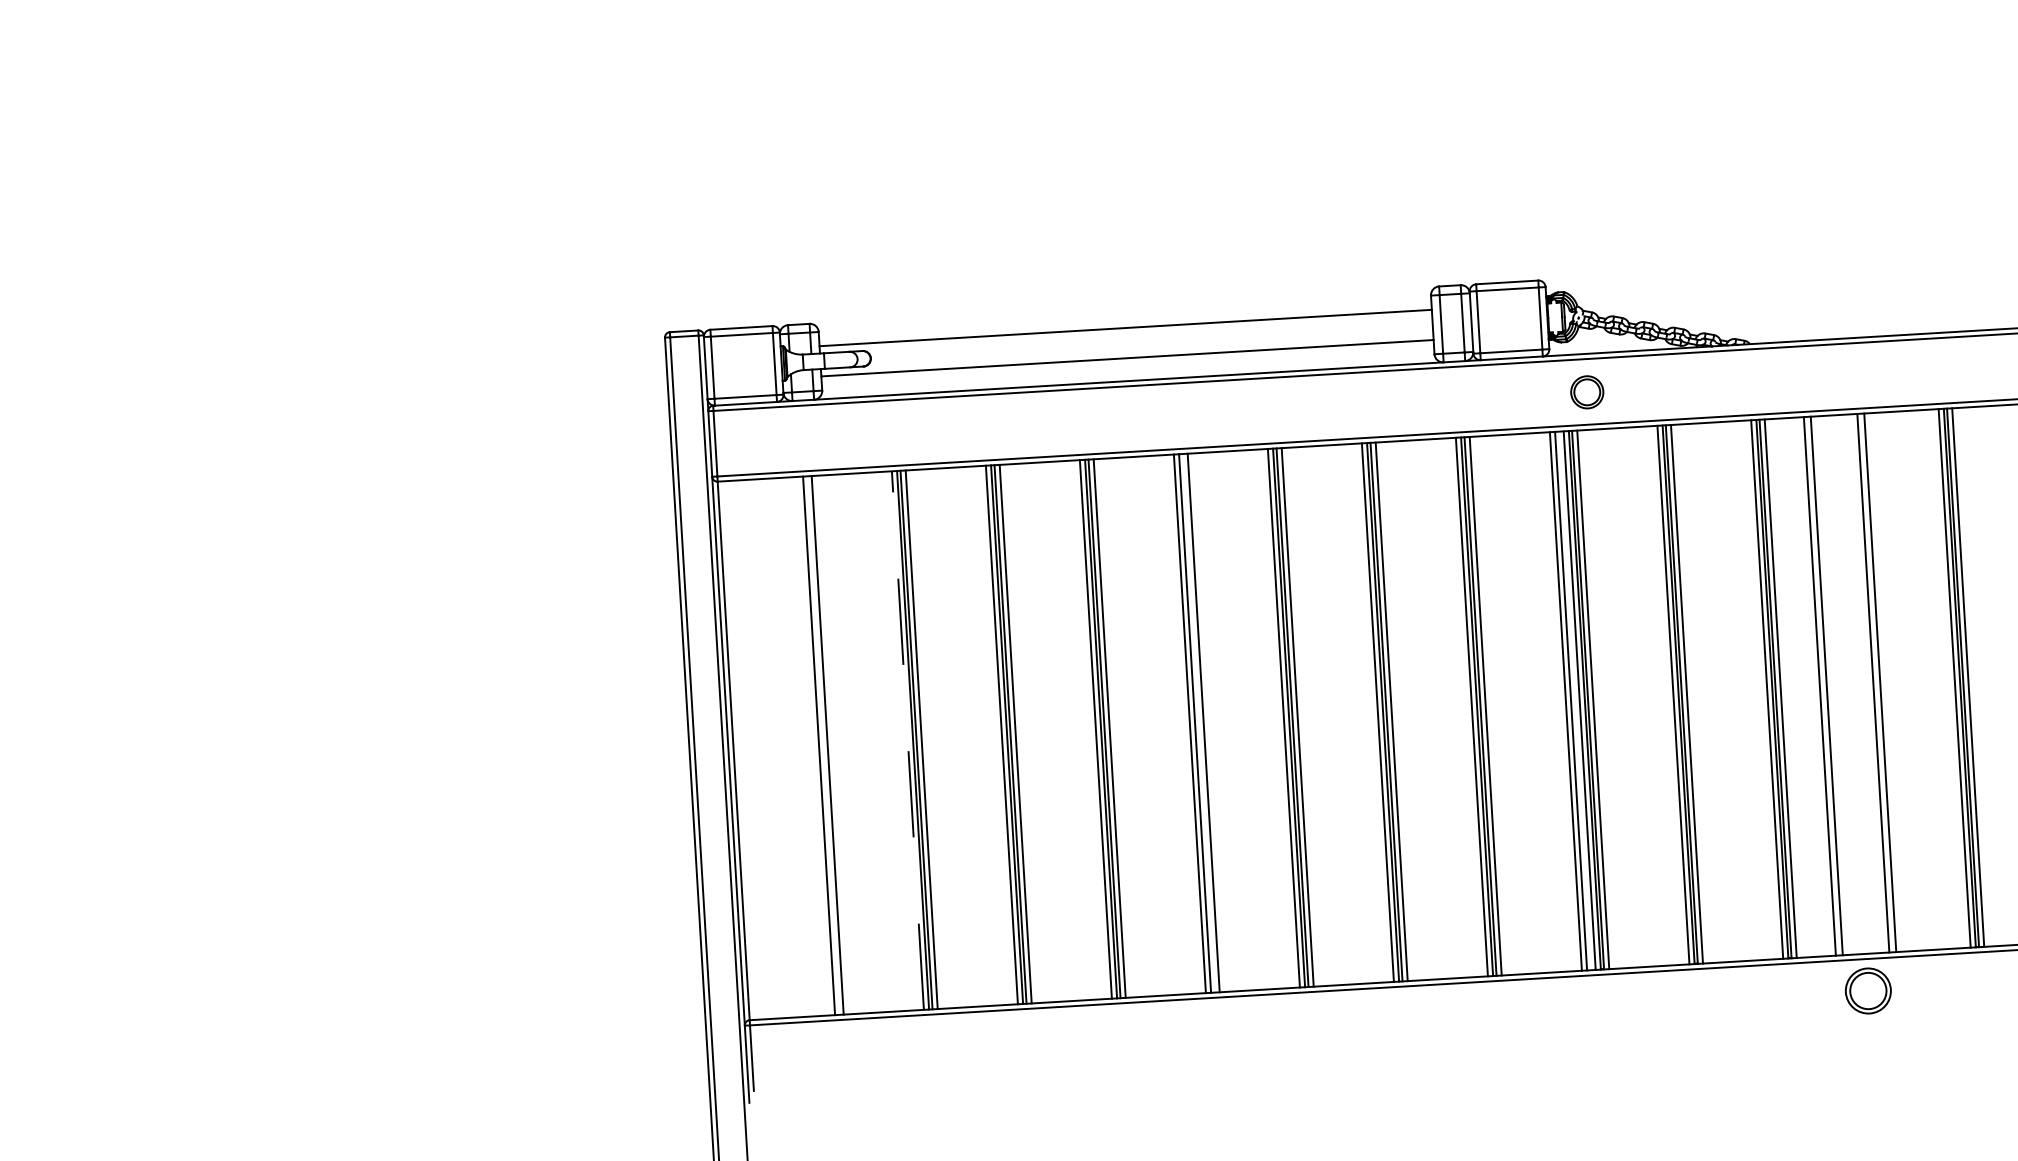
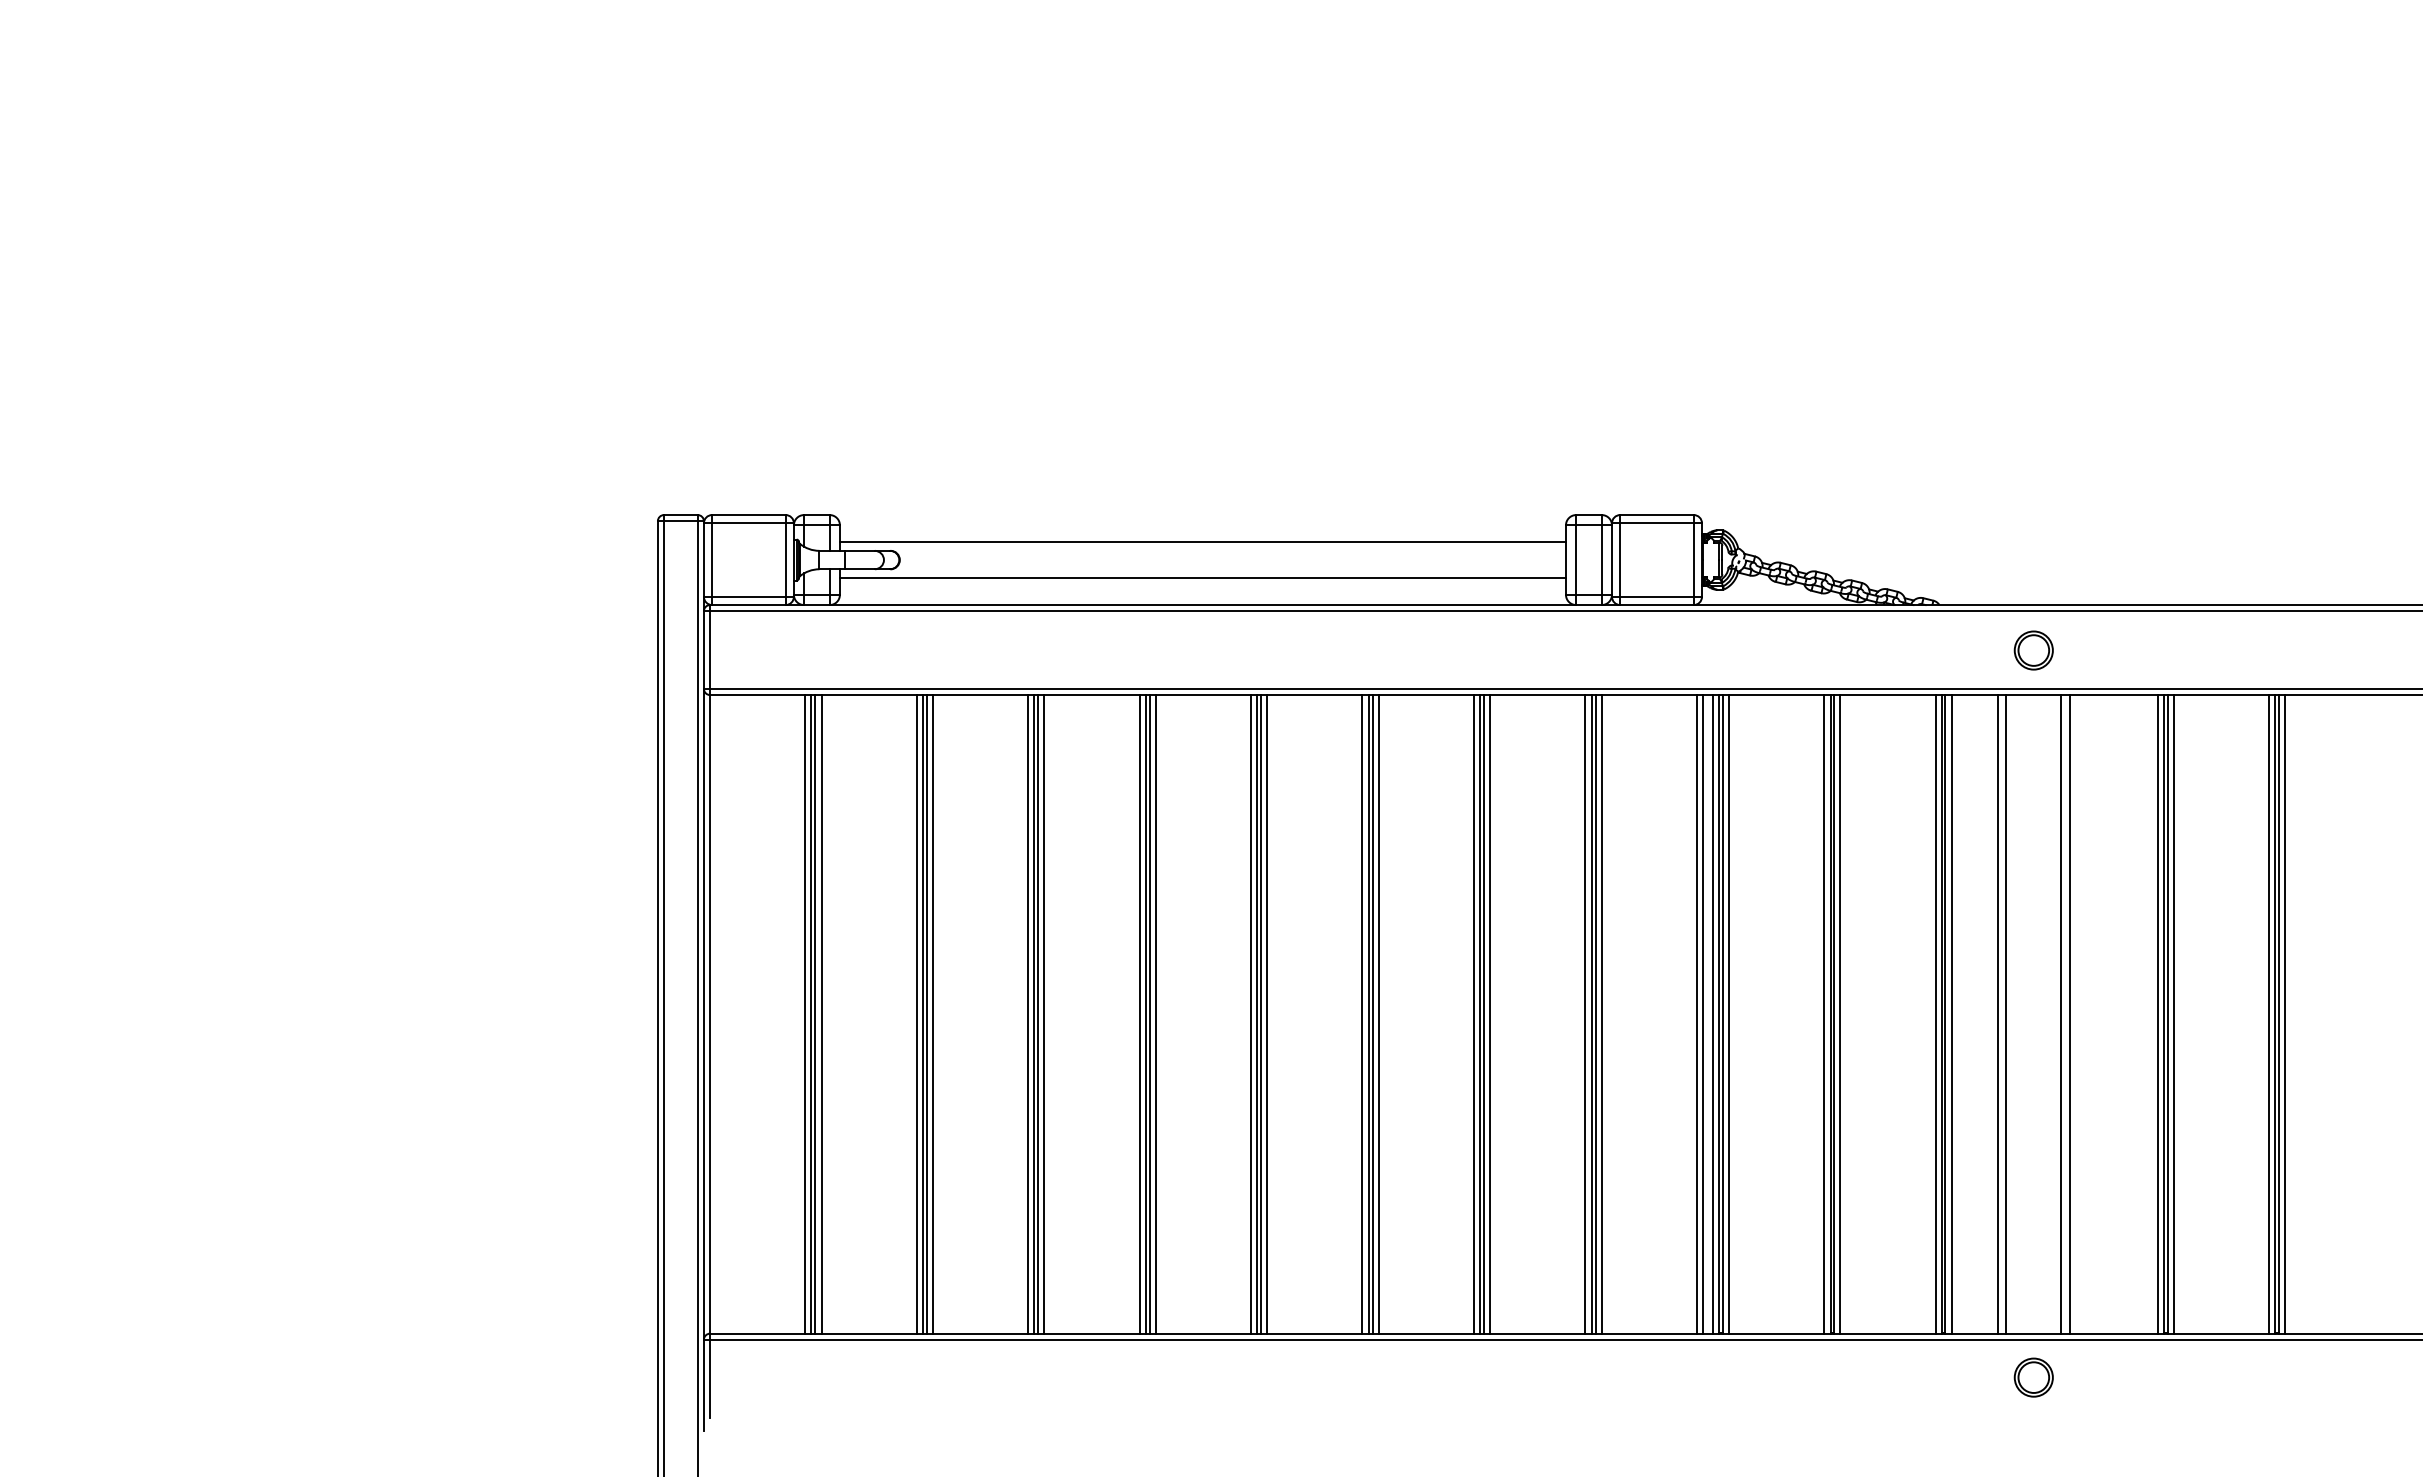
part: (1586, 392) -> (2033, 650), moved
line: (1198, 723) -> (1261, 1014), added
line: (907, 739) -> (916, 1013), dashed -> solid
line: (822, 745) -> (815, 1014), added
line: (814, 746) -> (805, 1014), added
part: (1867, 990) -> (2033, 1377), size x0.71

